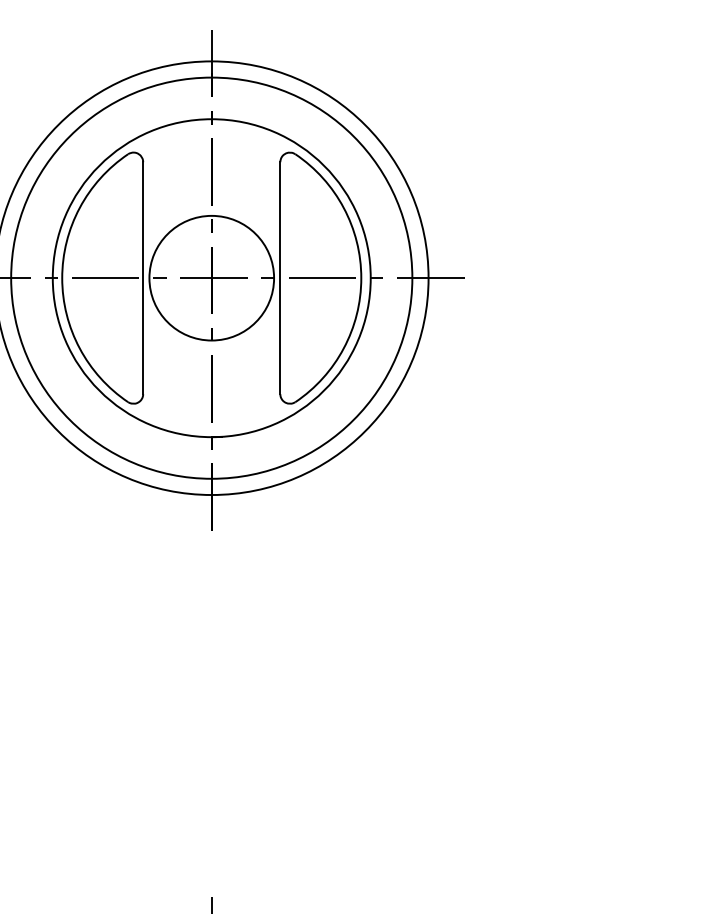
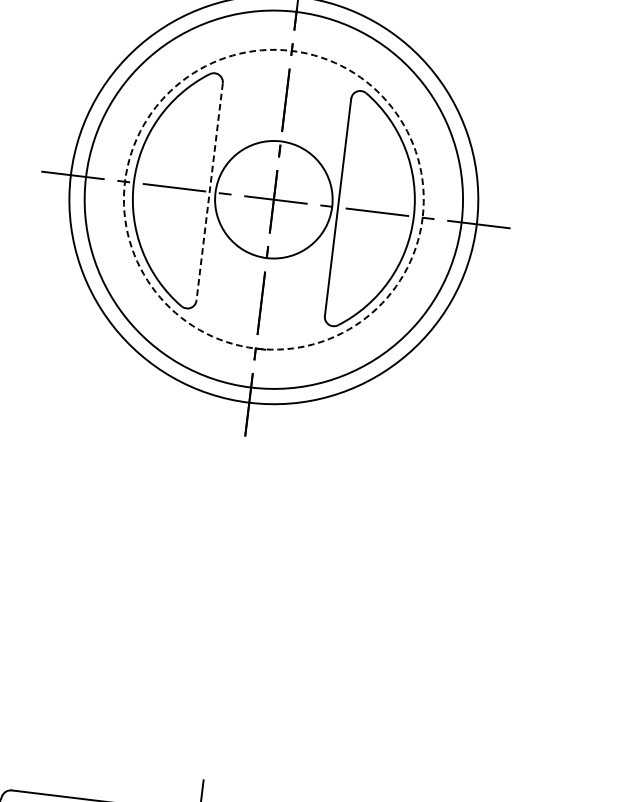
line: (143, 278) -> (209, 192), solid -> dashed
circle: (211, 278) -> (273, 199), solid -> dashed

